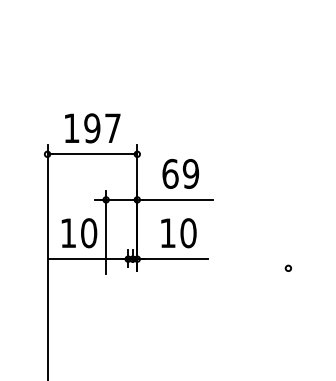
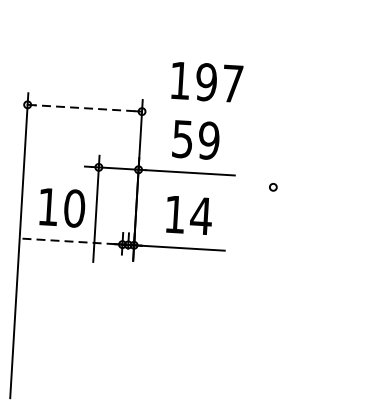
text: (92, 128) -> (206, 82), moved
line: (91, 154) -> (83, 108), solid -> dashed
text: (170, 173) -> (182, 138), 69 -> 59
text: (187, 233) -> (200, 216), 10 -> 14
line: (85, 259) -> (68, 241), solid -> dashed
circle: (287, 267) -> (272, 186), moved

